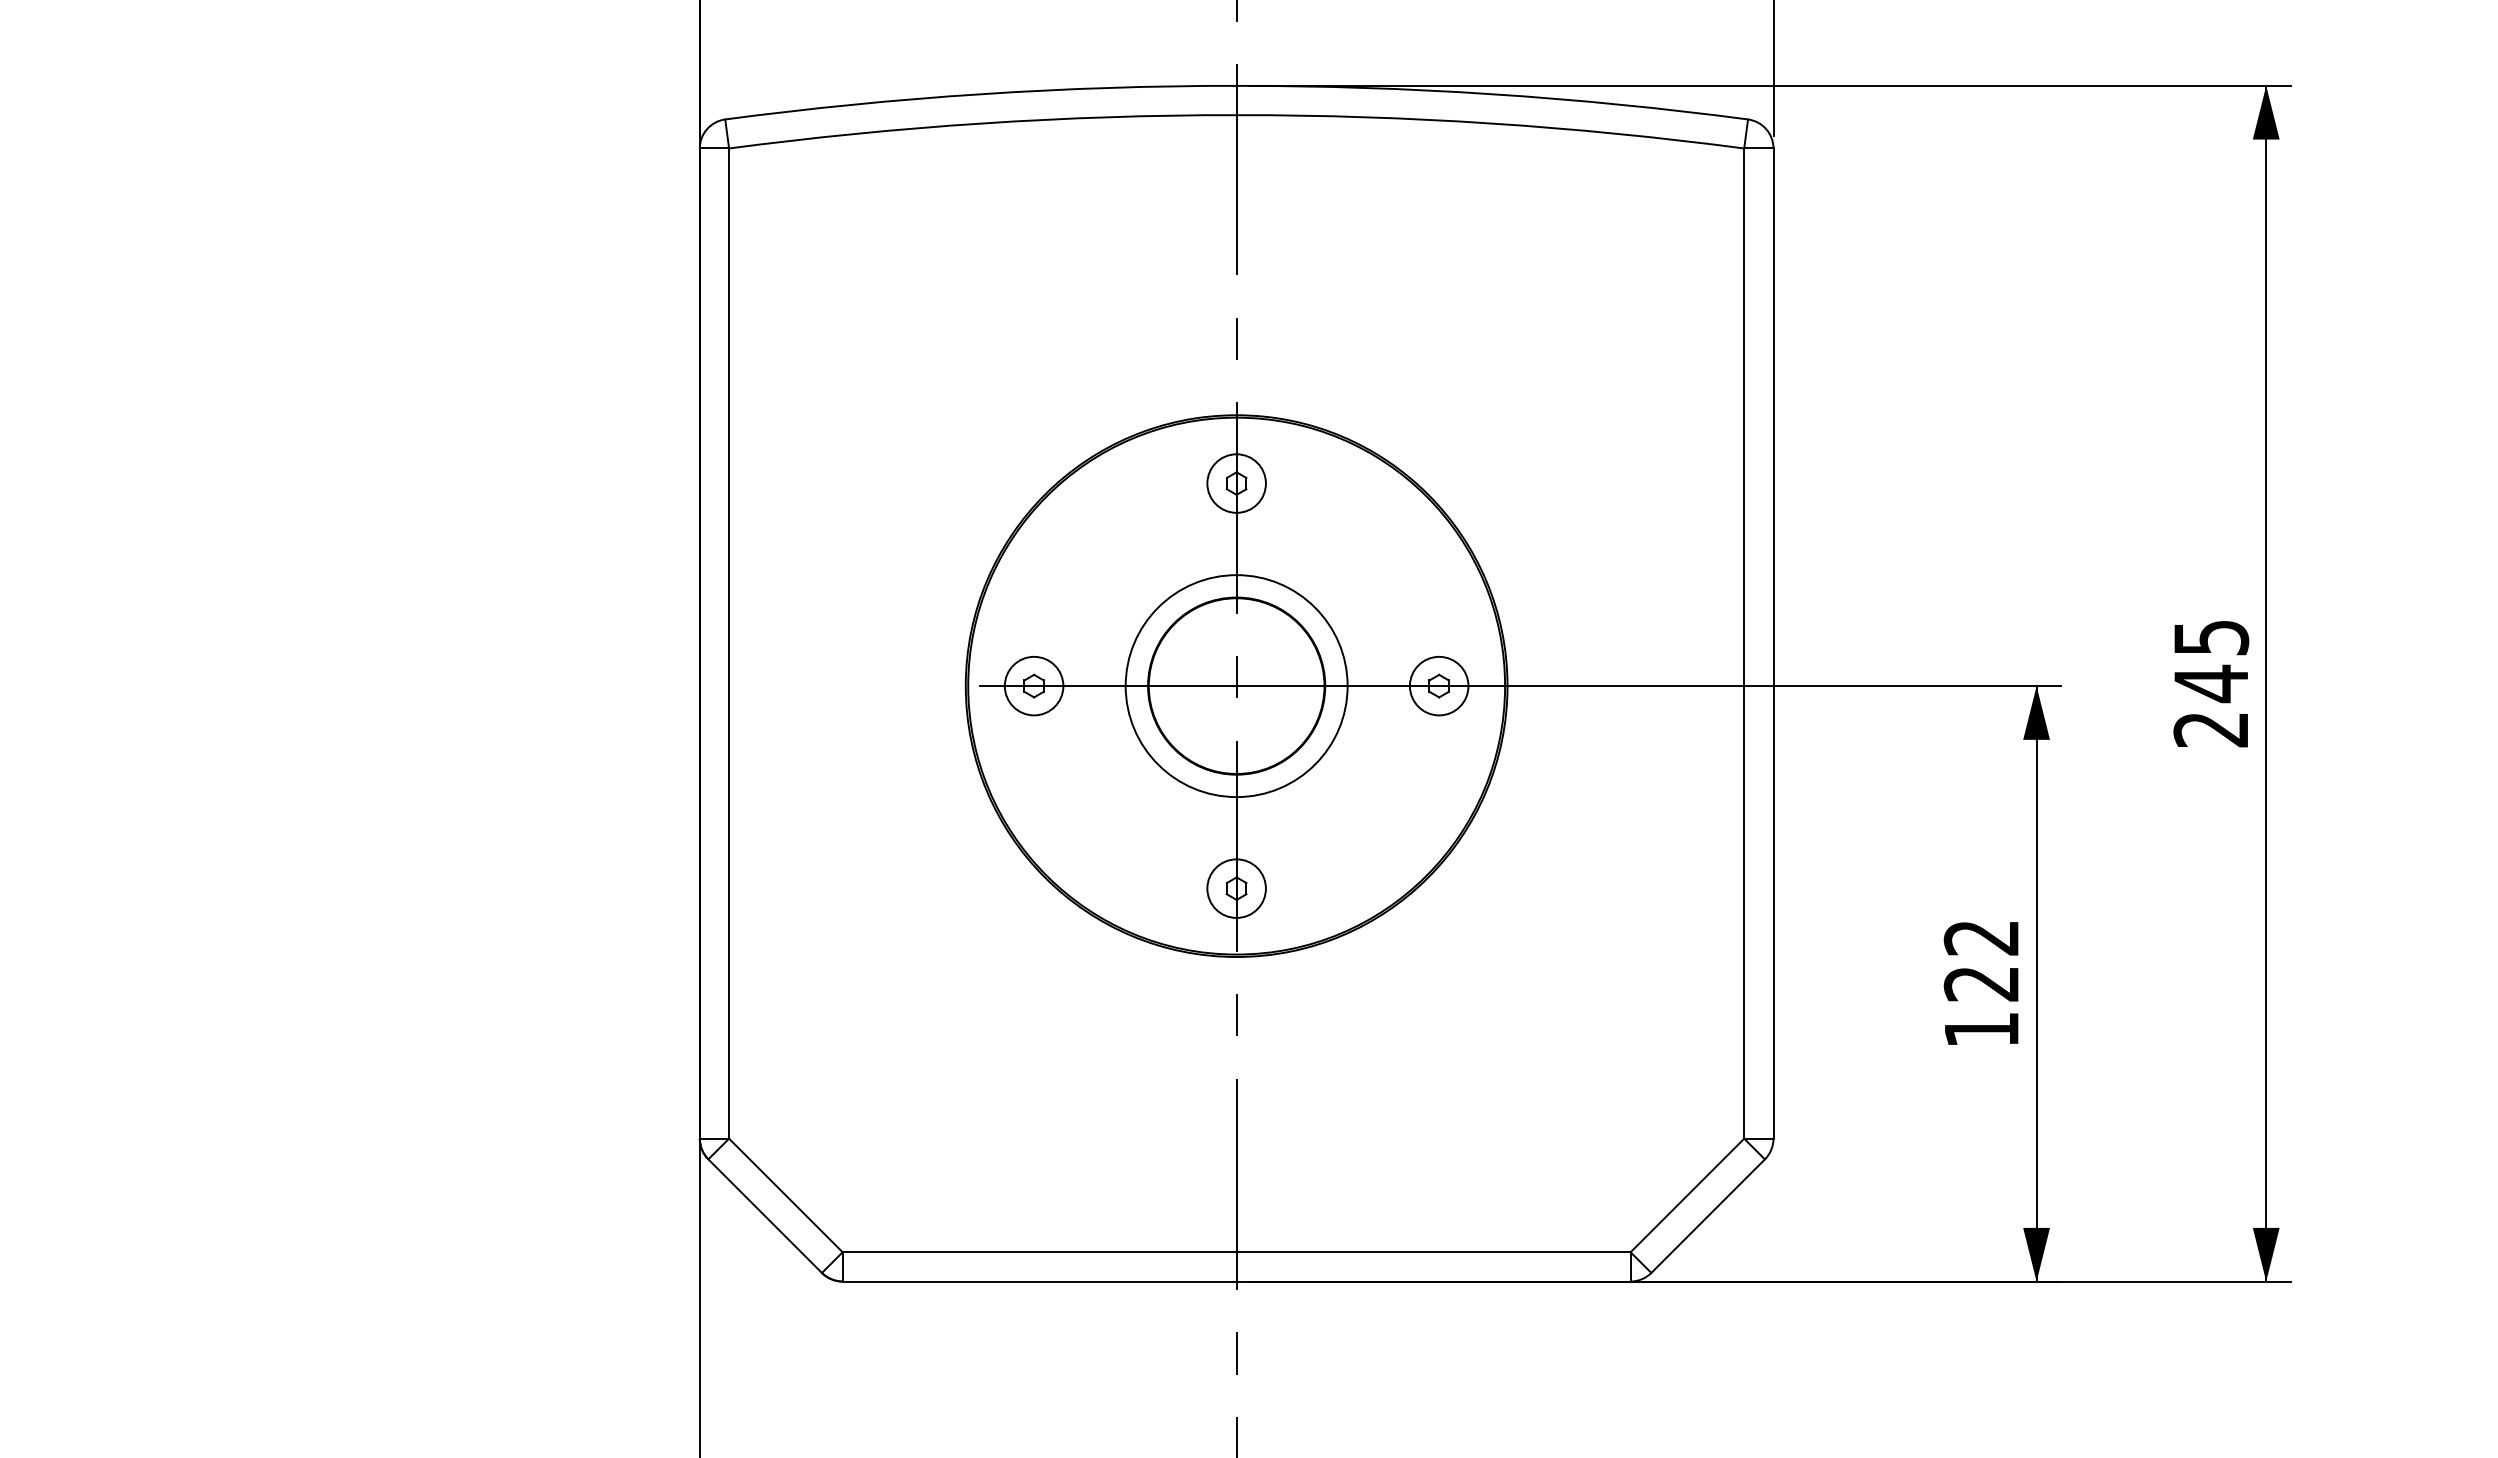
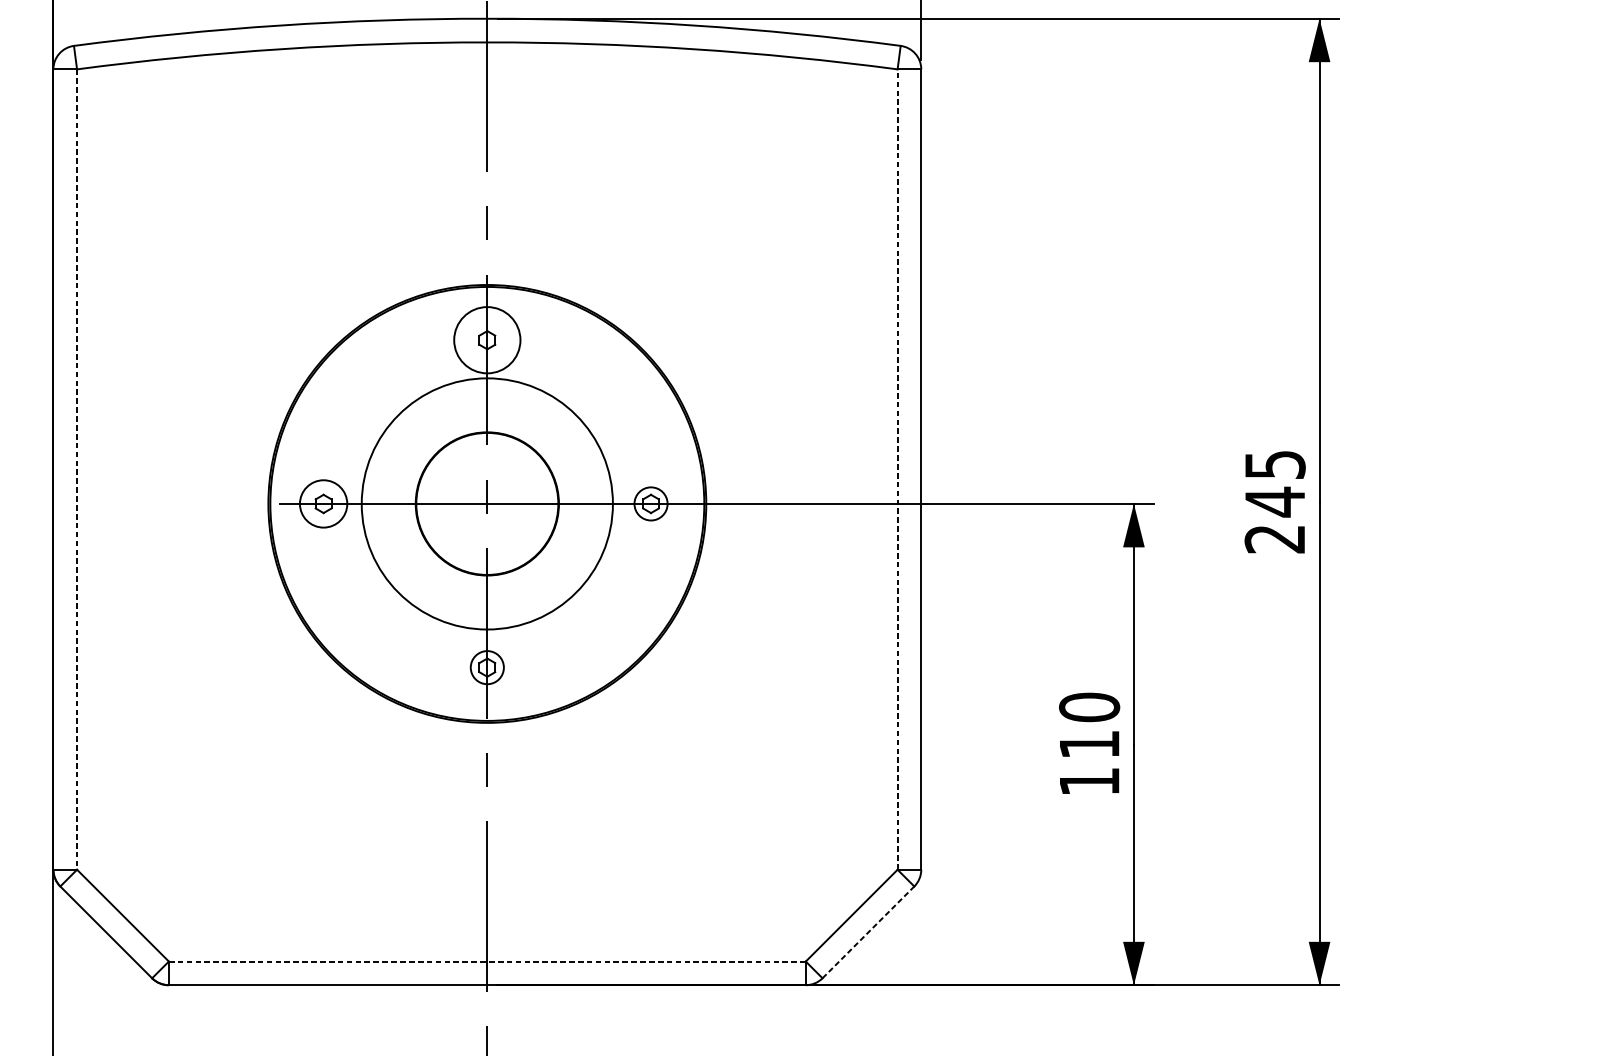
circle: (1236, 483) -> (487, 340), size x1.4
line: (1744, 643) -> (897, 469), solid -> dashed
line: (729, 644) -> (77, 470), solid -> dashed
circle: (1438, 685) -> (650, 503), size x0.7
circle: (1236, 686) -> (487, 504), size x1.4
circle: (1236, 888) -> (487, 667), size x0.7
text: (1981, 960) -> (1089, 725), 122 -> 110
line: (1708, 1215) -> (868, 931), solid -> dashed
line: (1236, 1252) -> (487, 961), solid -> dashed

